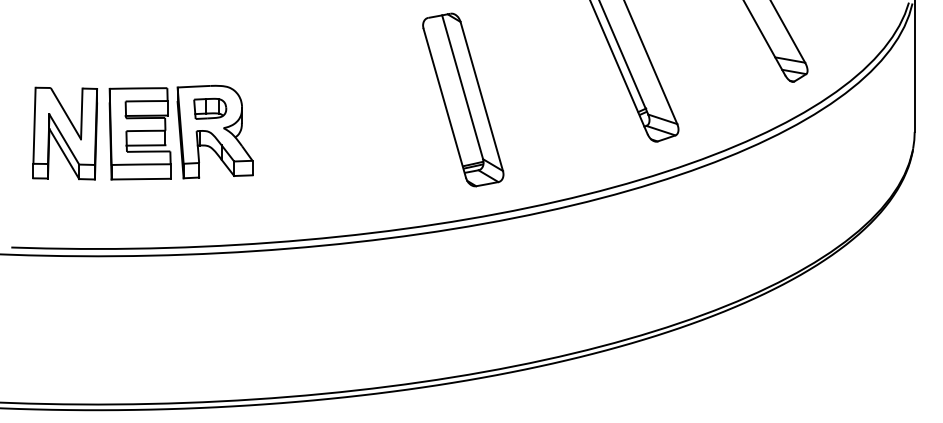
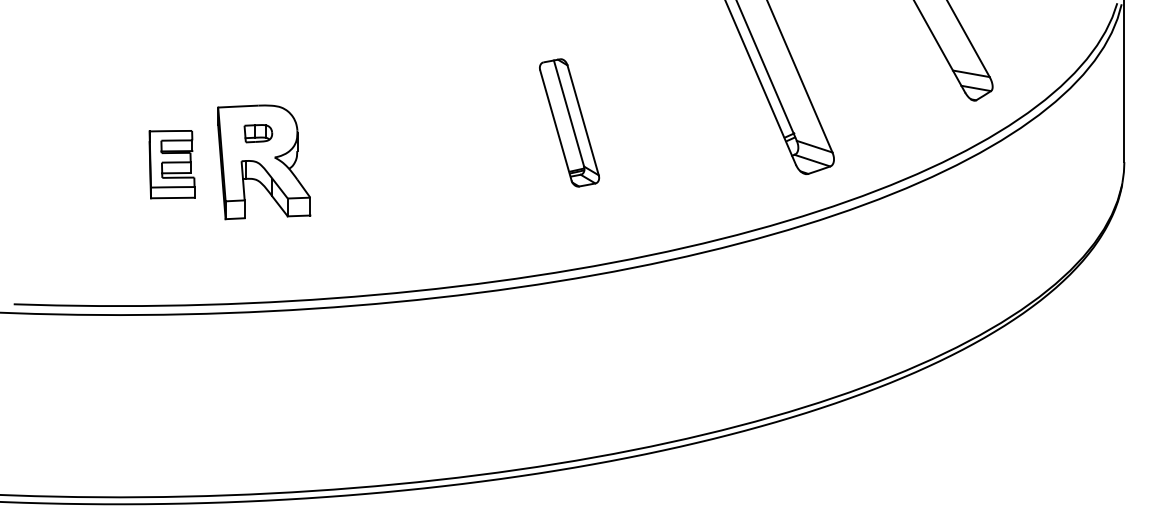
part: (463, 99) -> (569, 122), size x0.6
part: (210, 108) -> (258, 133), size x0.7
part: (64, 133) -> (79, 164), removed
part: (139, 133) -> (171, 164), size x0.6

